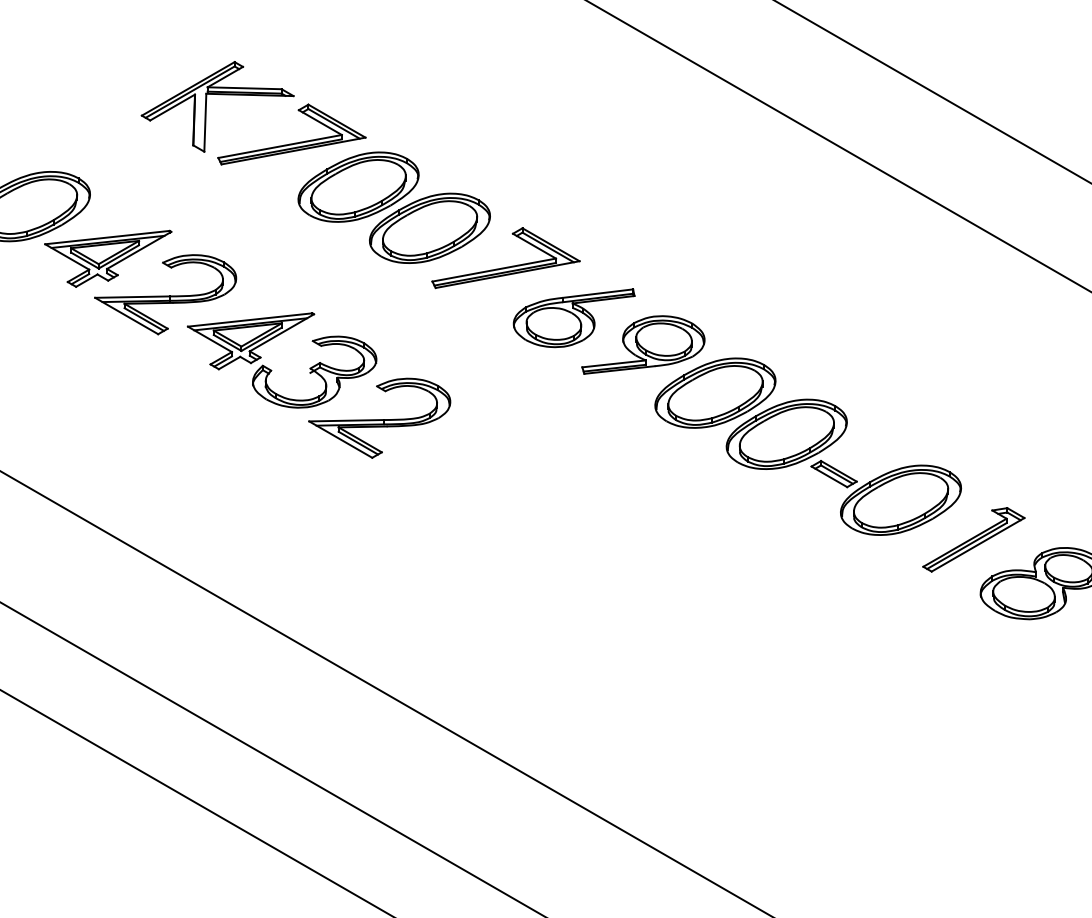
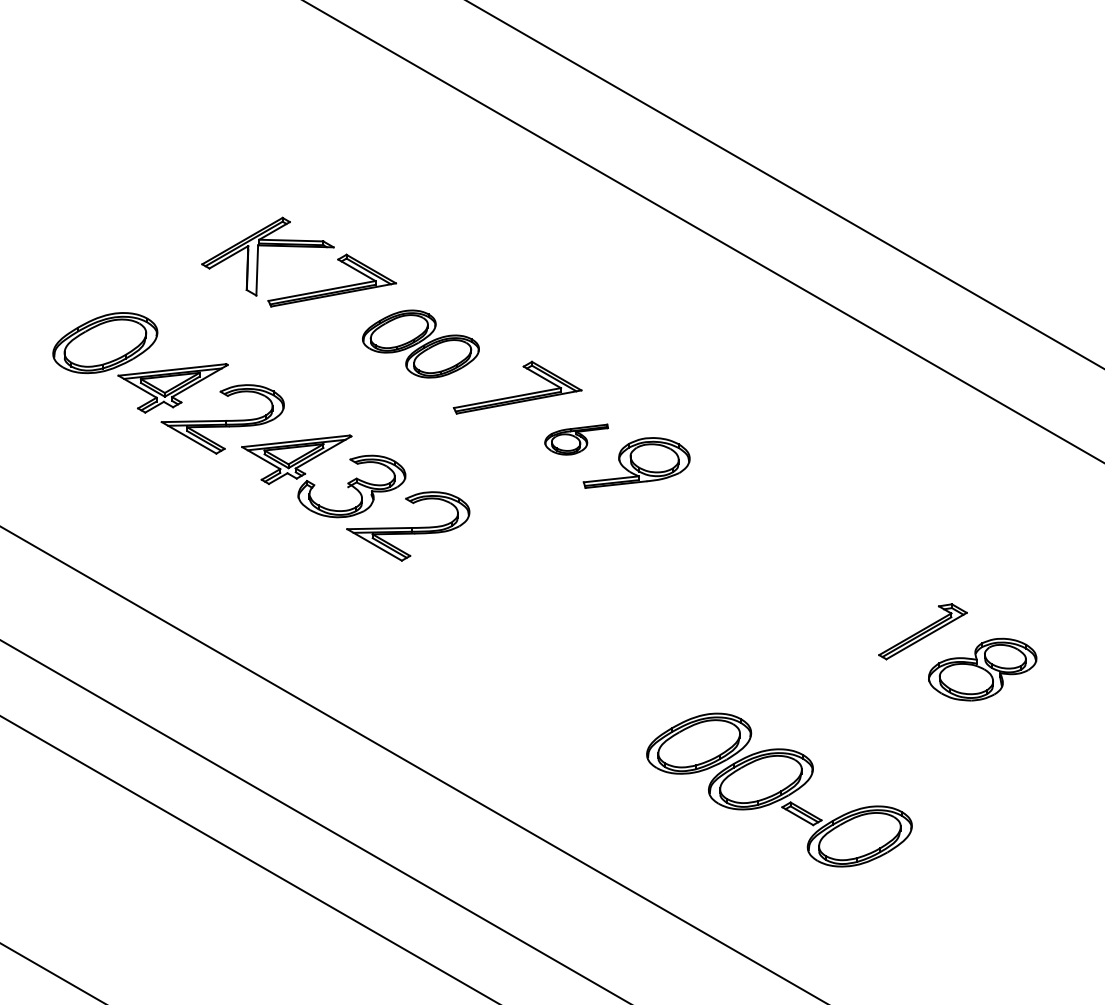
part: (393, 207) -> (420, 343), size x0.7
part: (573, 317) -> (576, 439), size x0.6
part: (808, 446) -> (779, 789), moved

